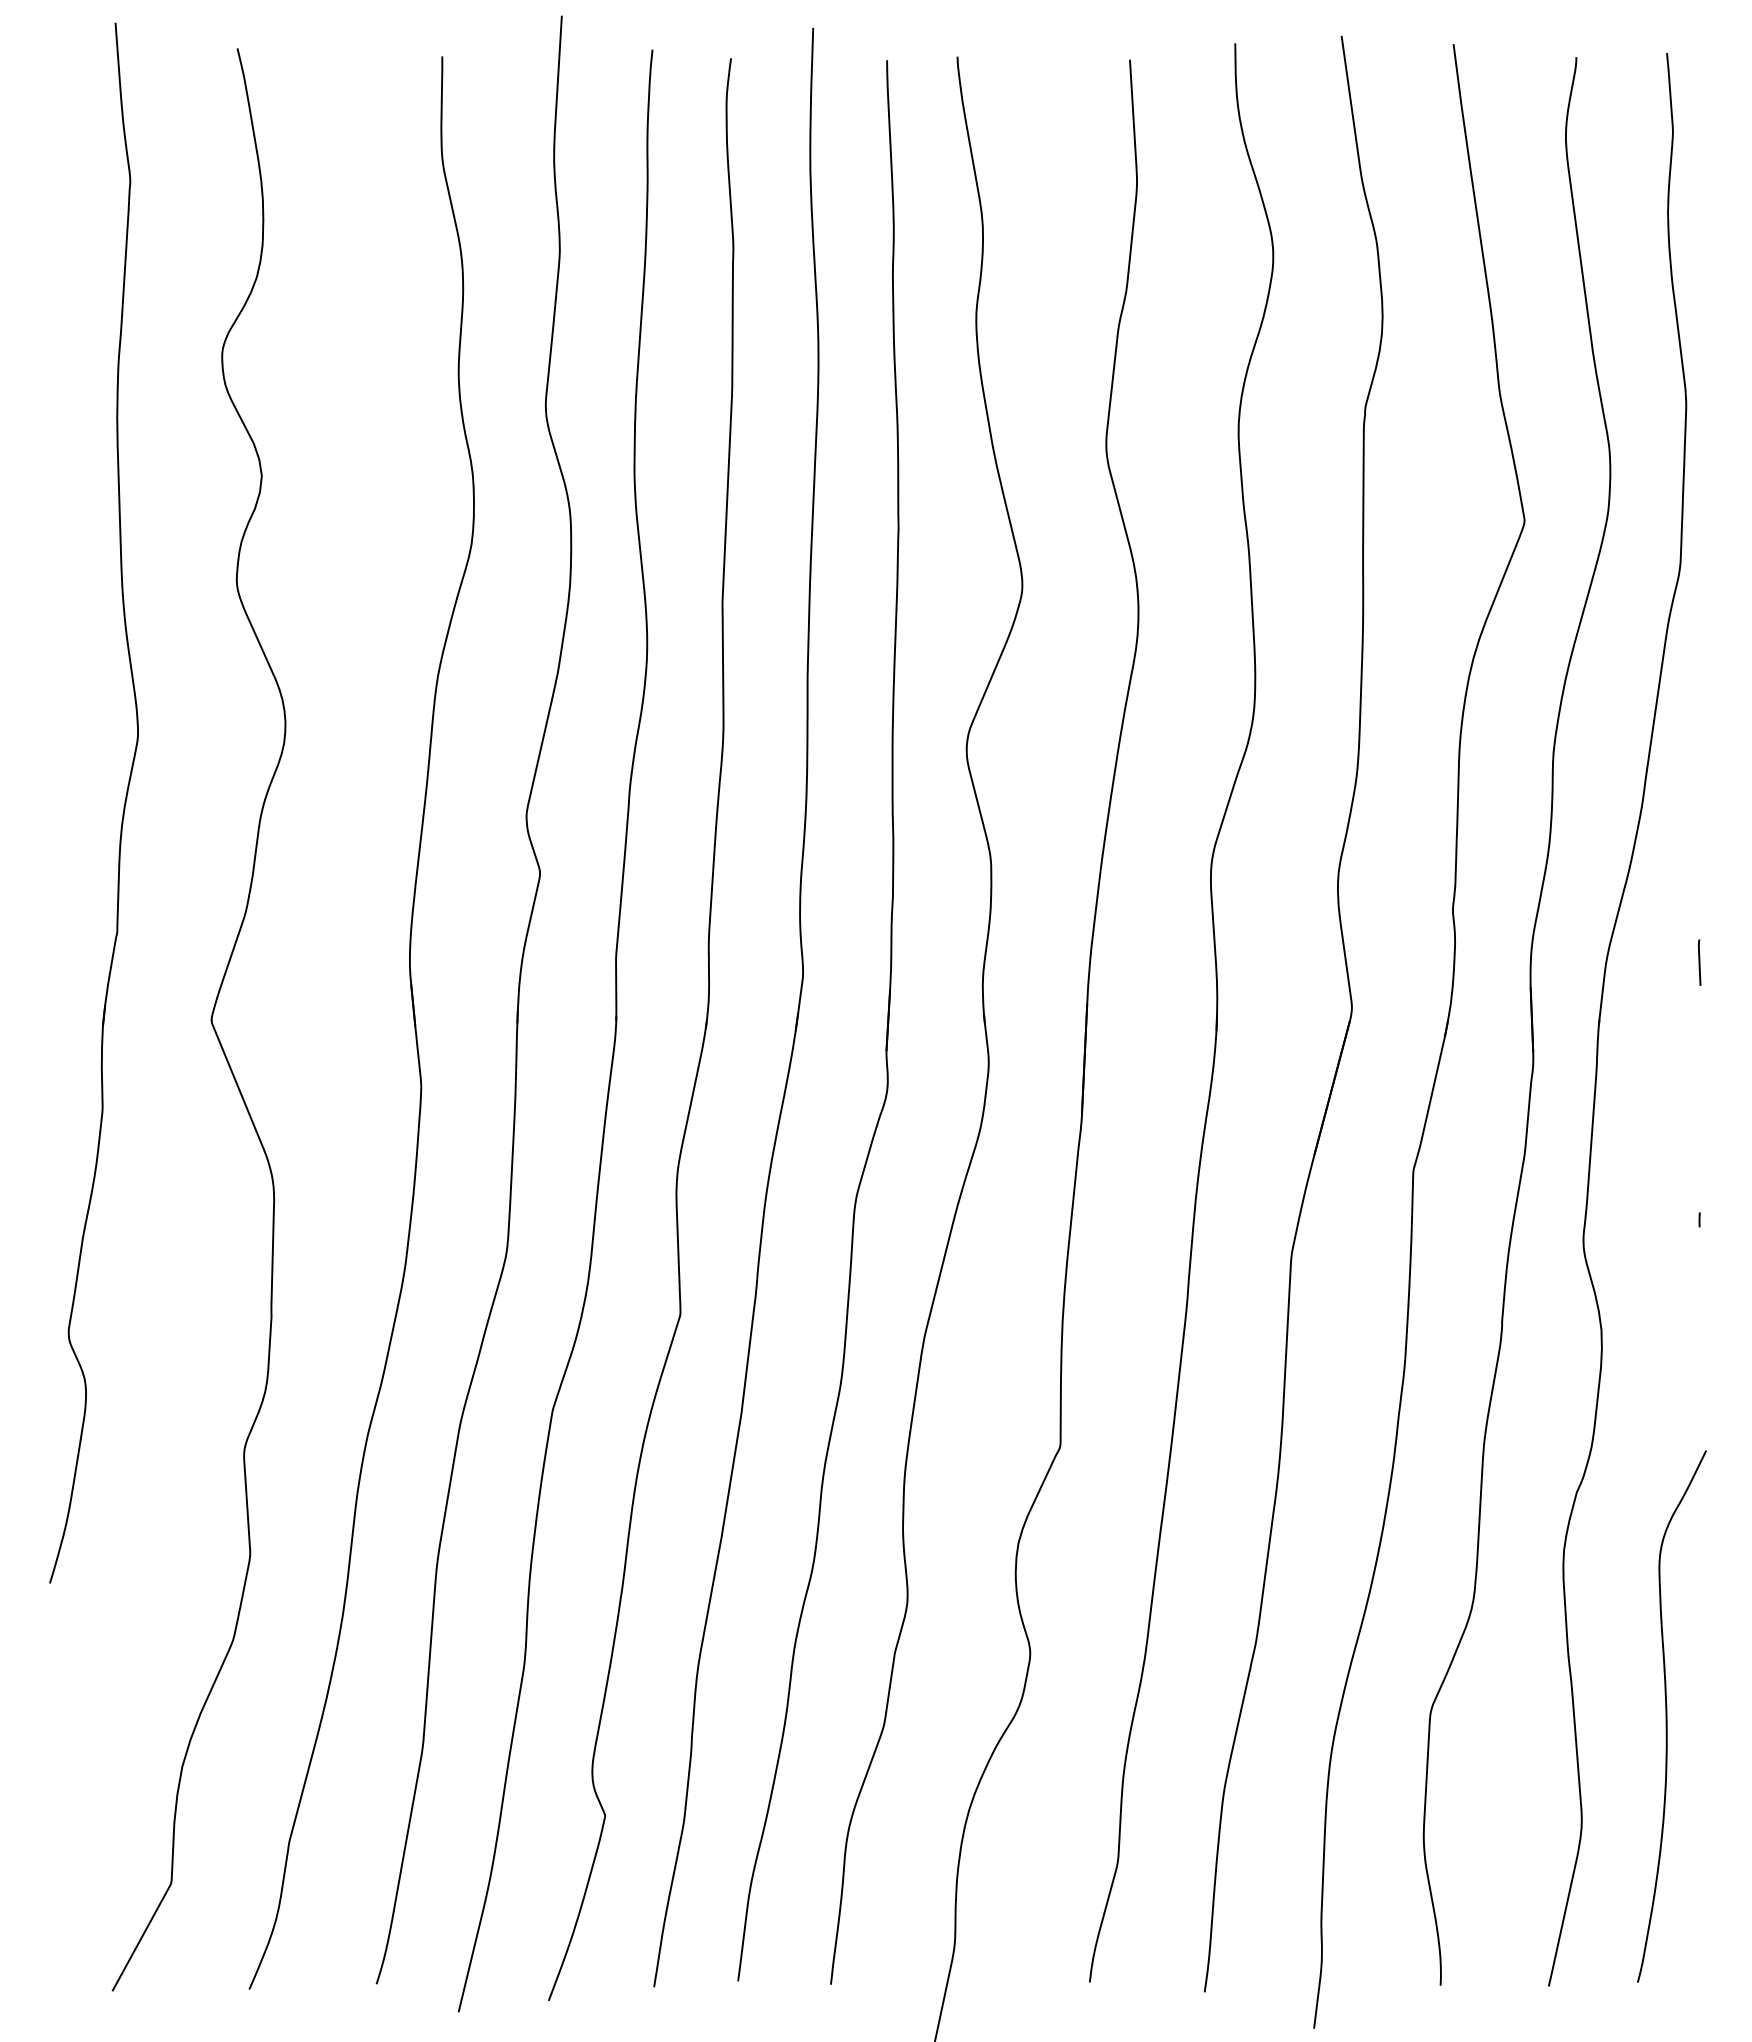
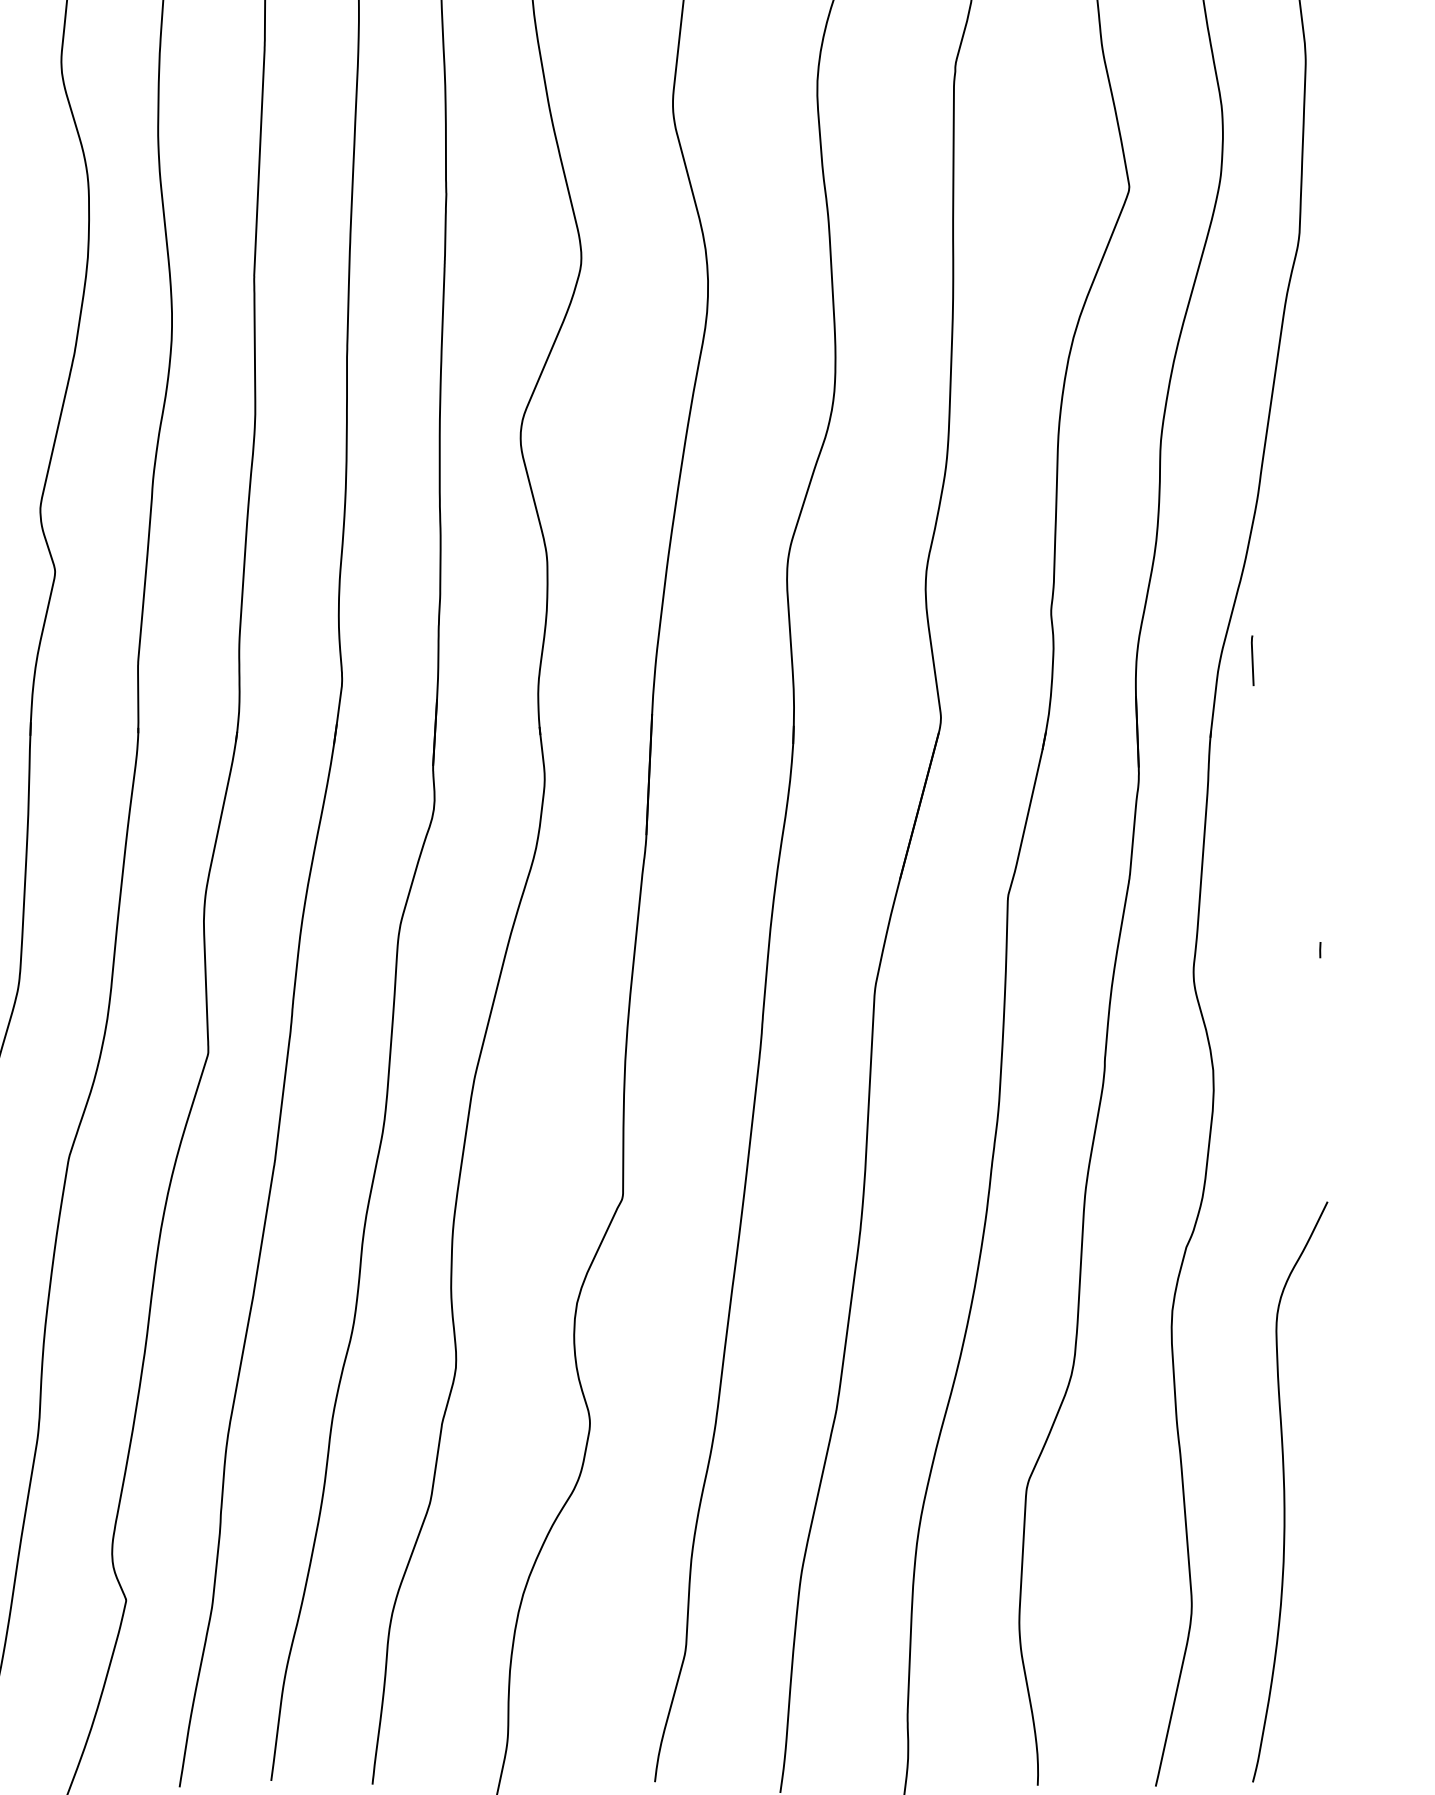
line: (1699, 962) -> (1252, 660), moved

